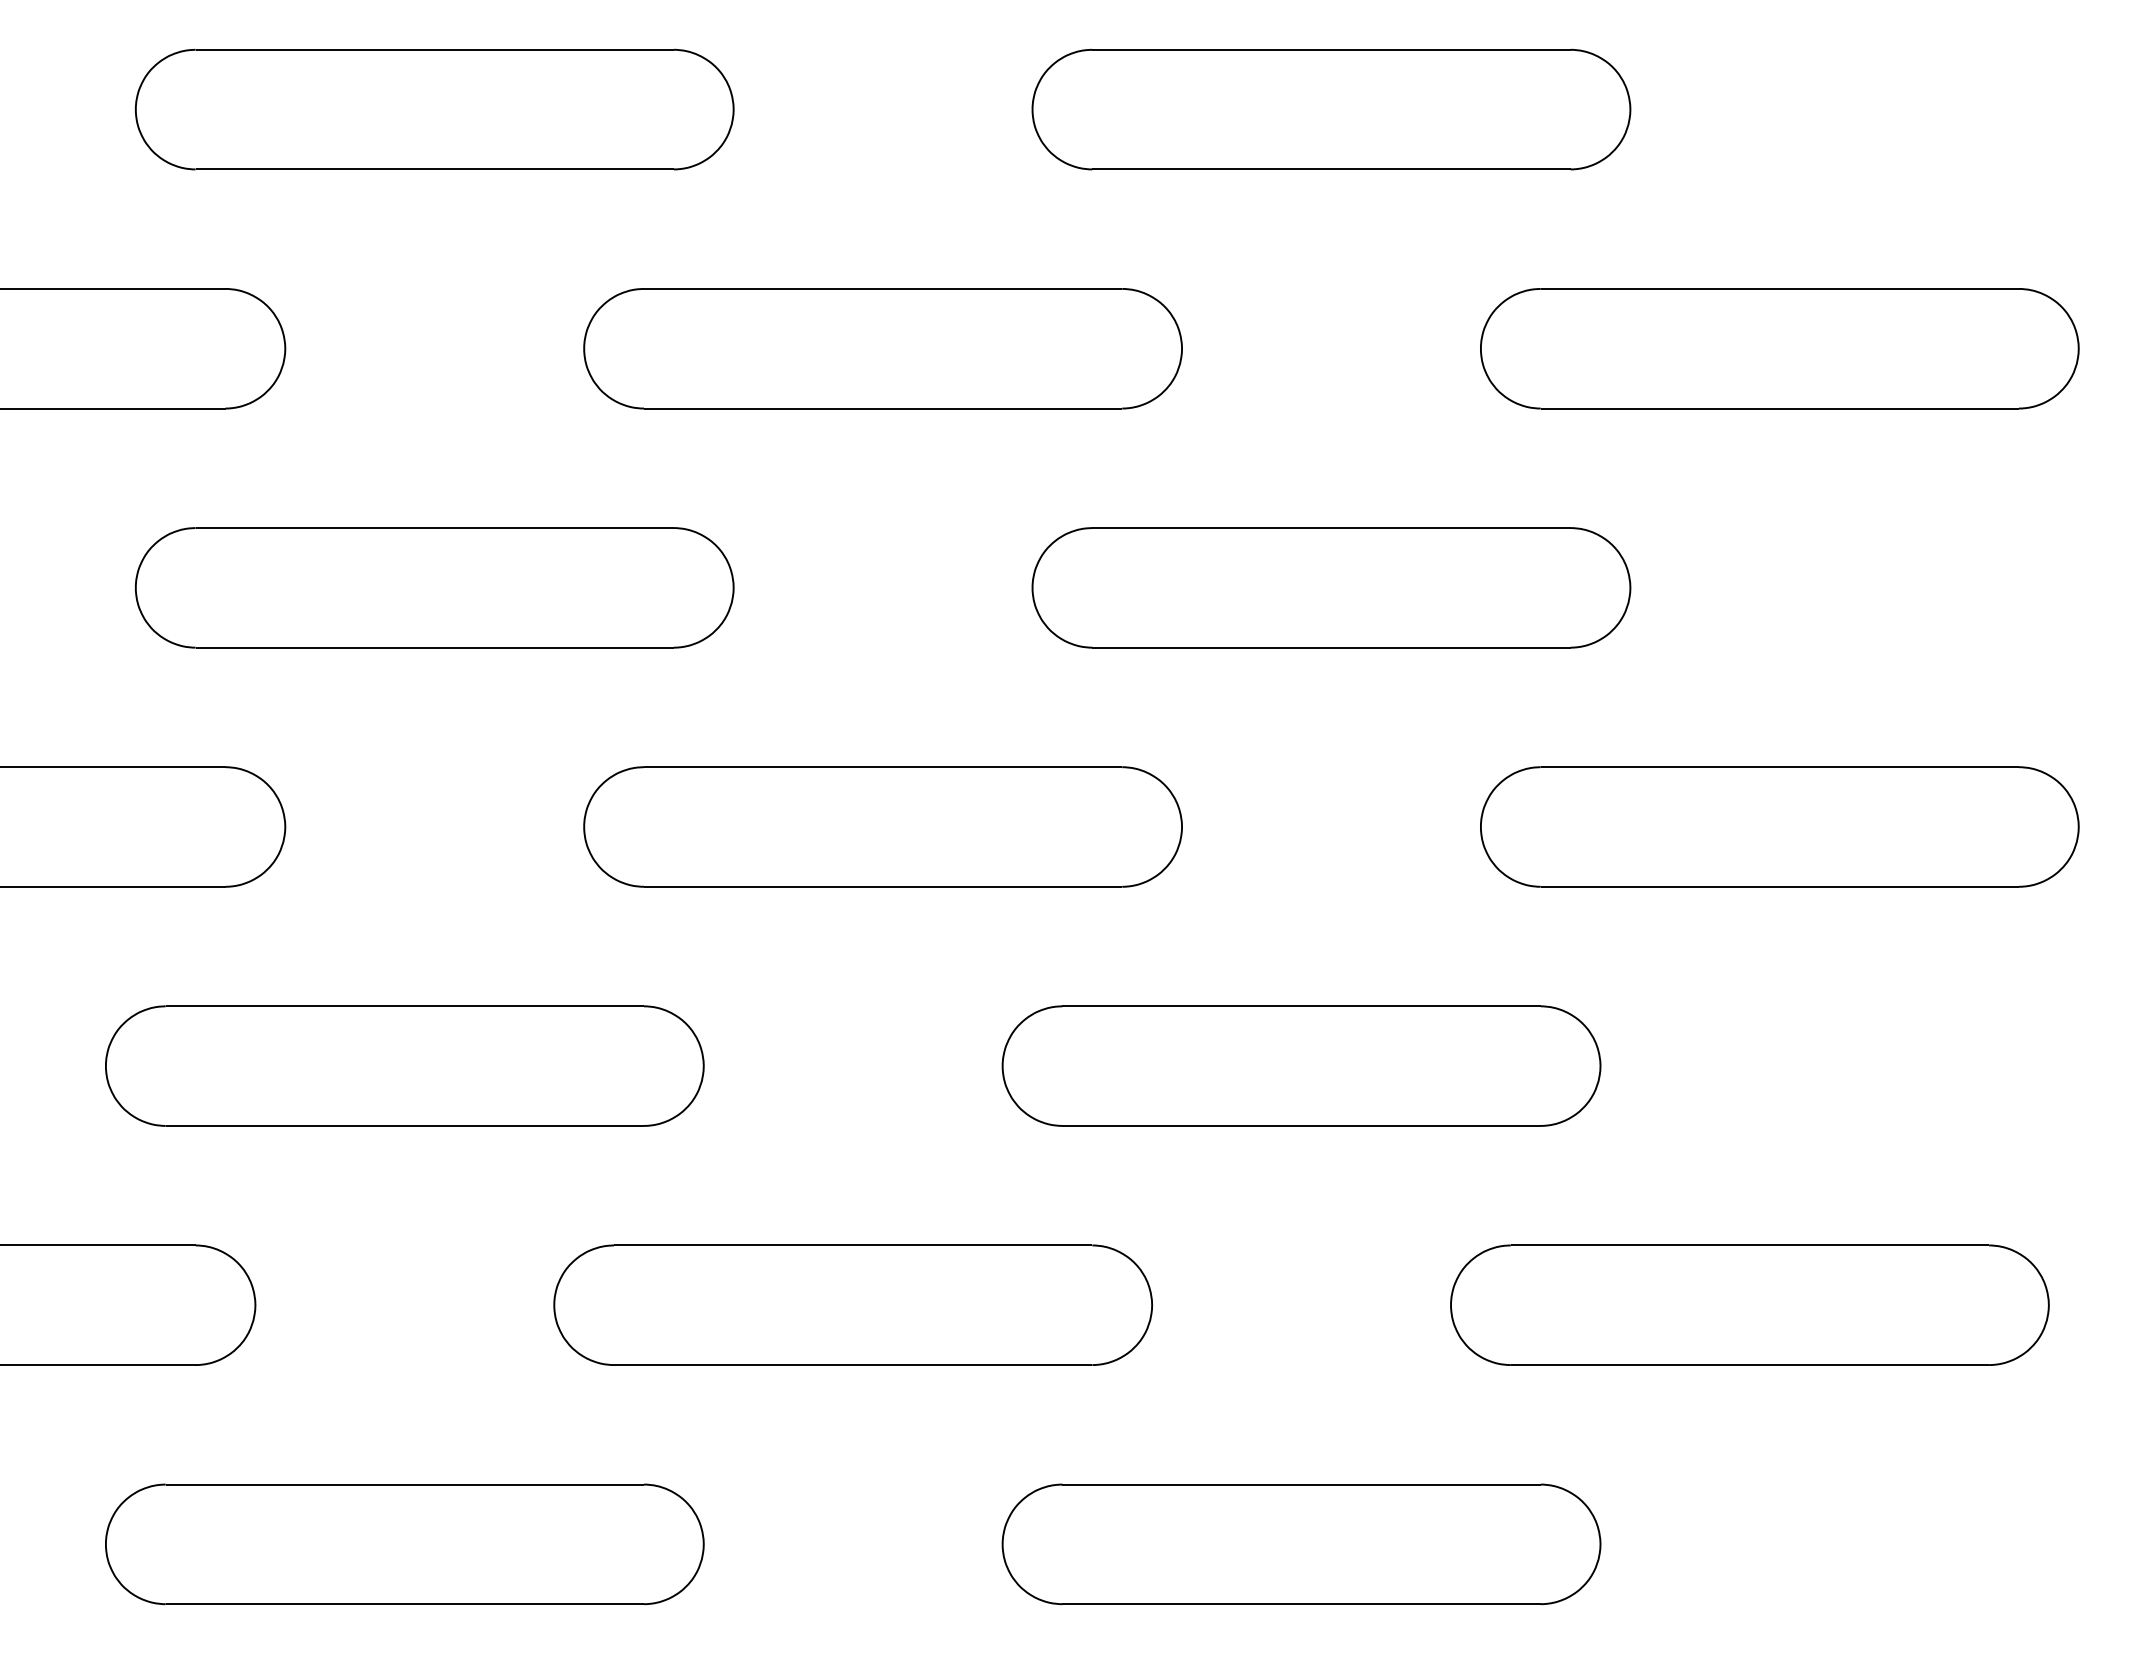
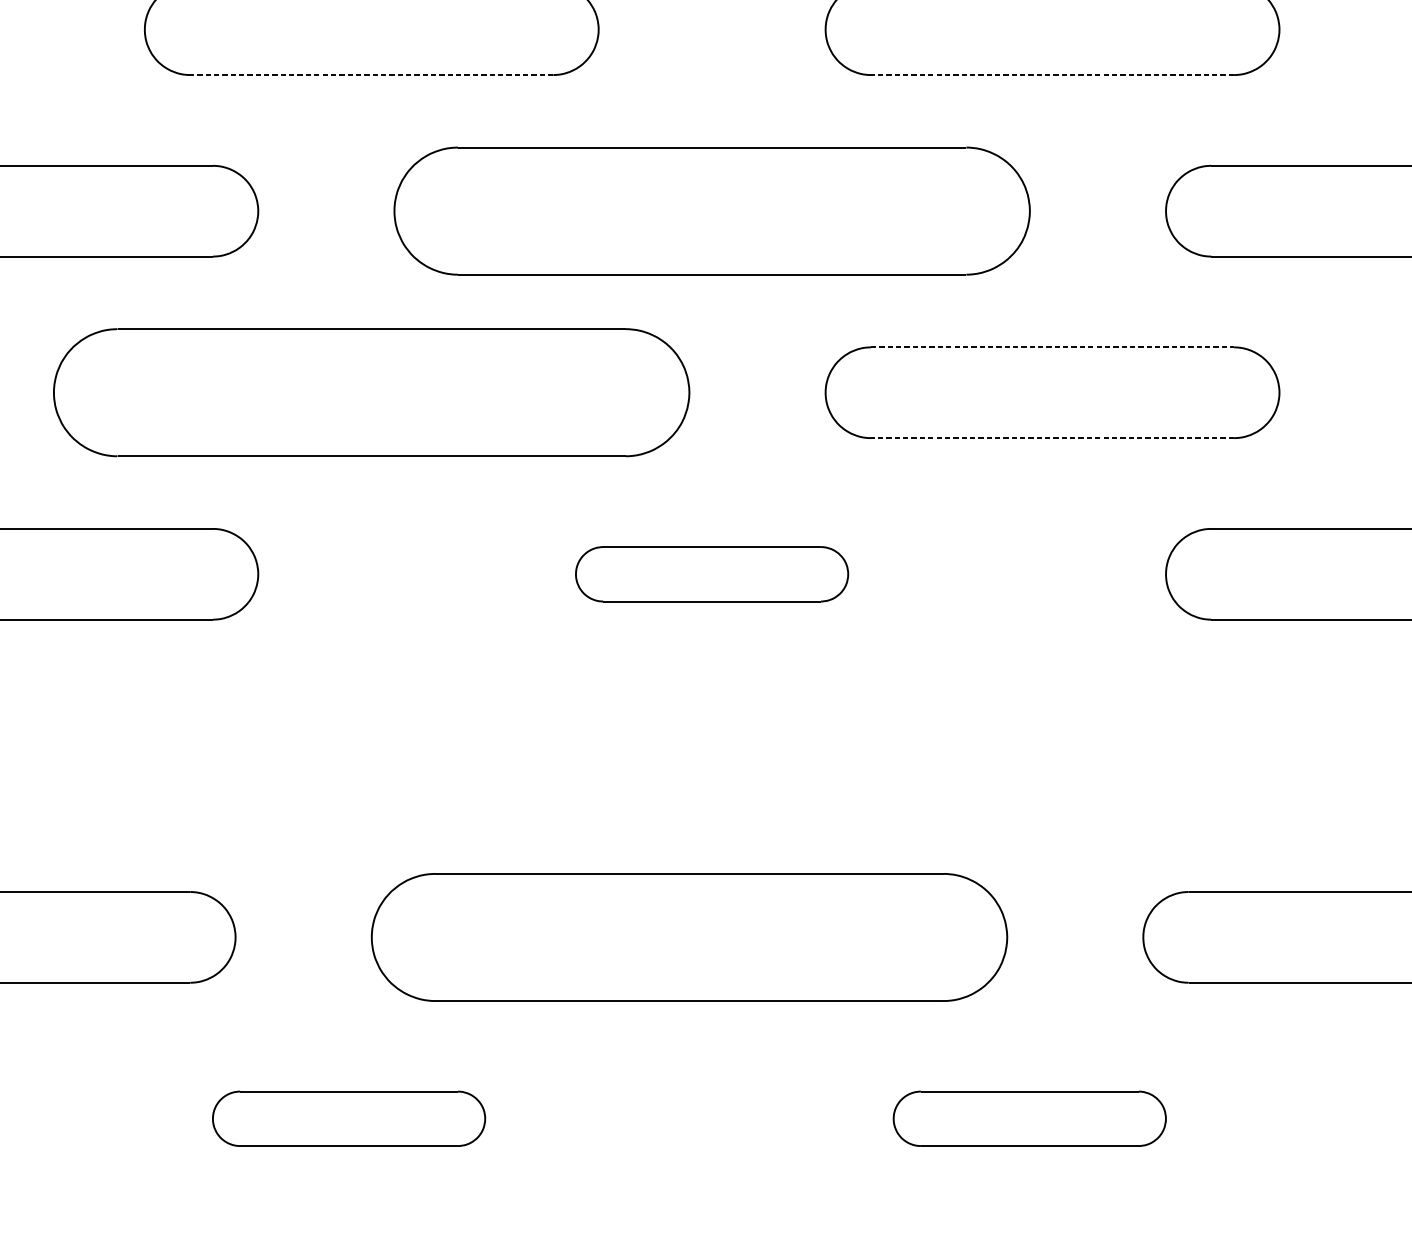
line: (434, 169) -> (371, 75), solid -> dashed
line: (1330, 169) -> (1051, 75), solid -> dashed
part: (882, 348) -> (711, 211), size x1.4
line: (1331, 528) -> (1052, 347), solid -> dashed
part: (434, 587) -> (371, 392), size x1.4
line: (1330, 647) -> (1051, 438), solid -> dashed
part: (882, 826) -> (711, 573), size x0.6
part: (404, 1065) -> (348, 755), removed
part: (1301, 1065) -> (1029, 755), removed
part: (852, 1304) -> (688, 936), size x1.4
part: (404, 1543) -> (348, 1118), size x0.6
part: (1301, 1543) -> (1029, 1118), size x0.6

